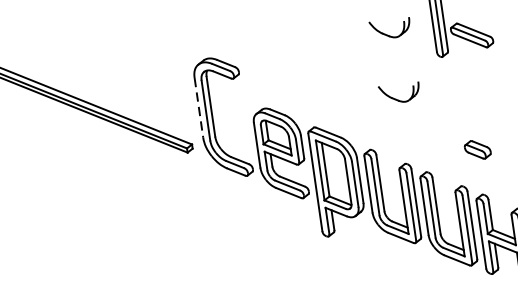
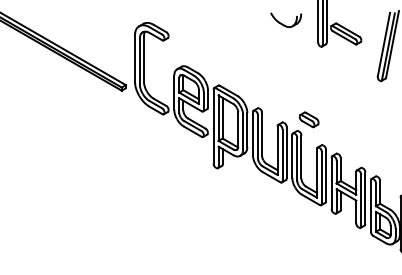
part: (398, 93) -> (285, 69), removed
line: (198, 107) -> (134, 58), dashed -> solid
part: (476, 149) -> (308, 119), moved

